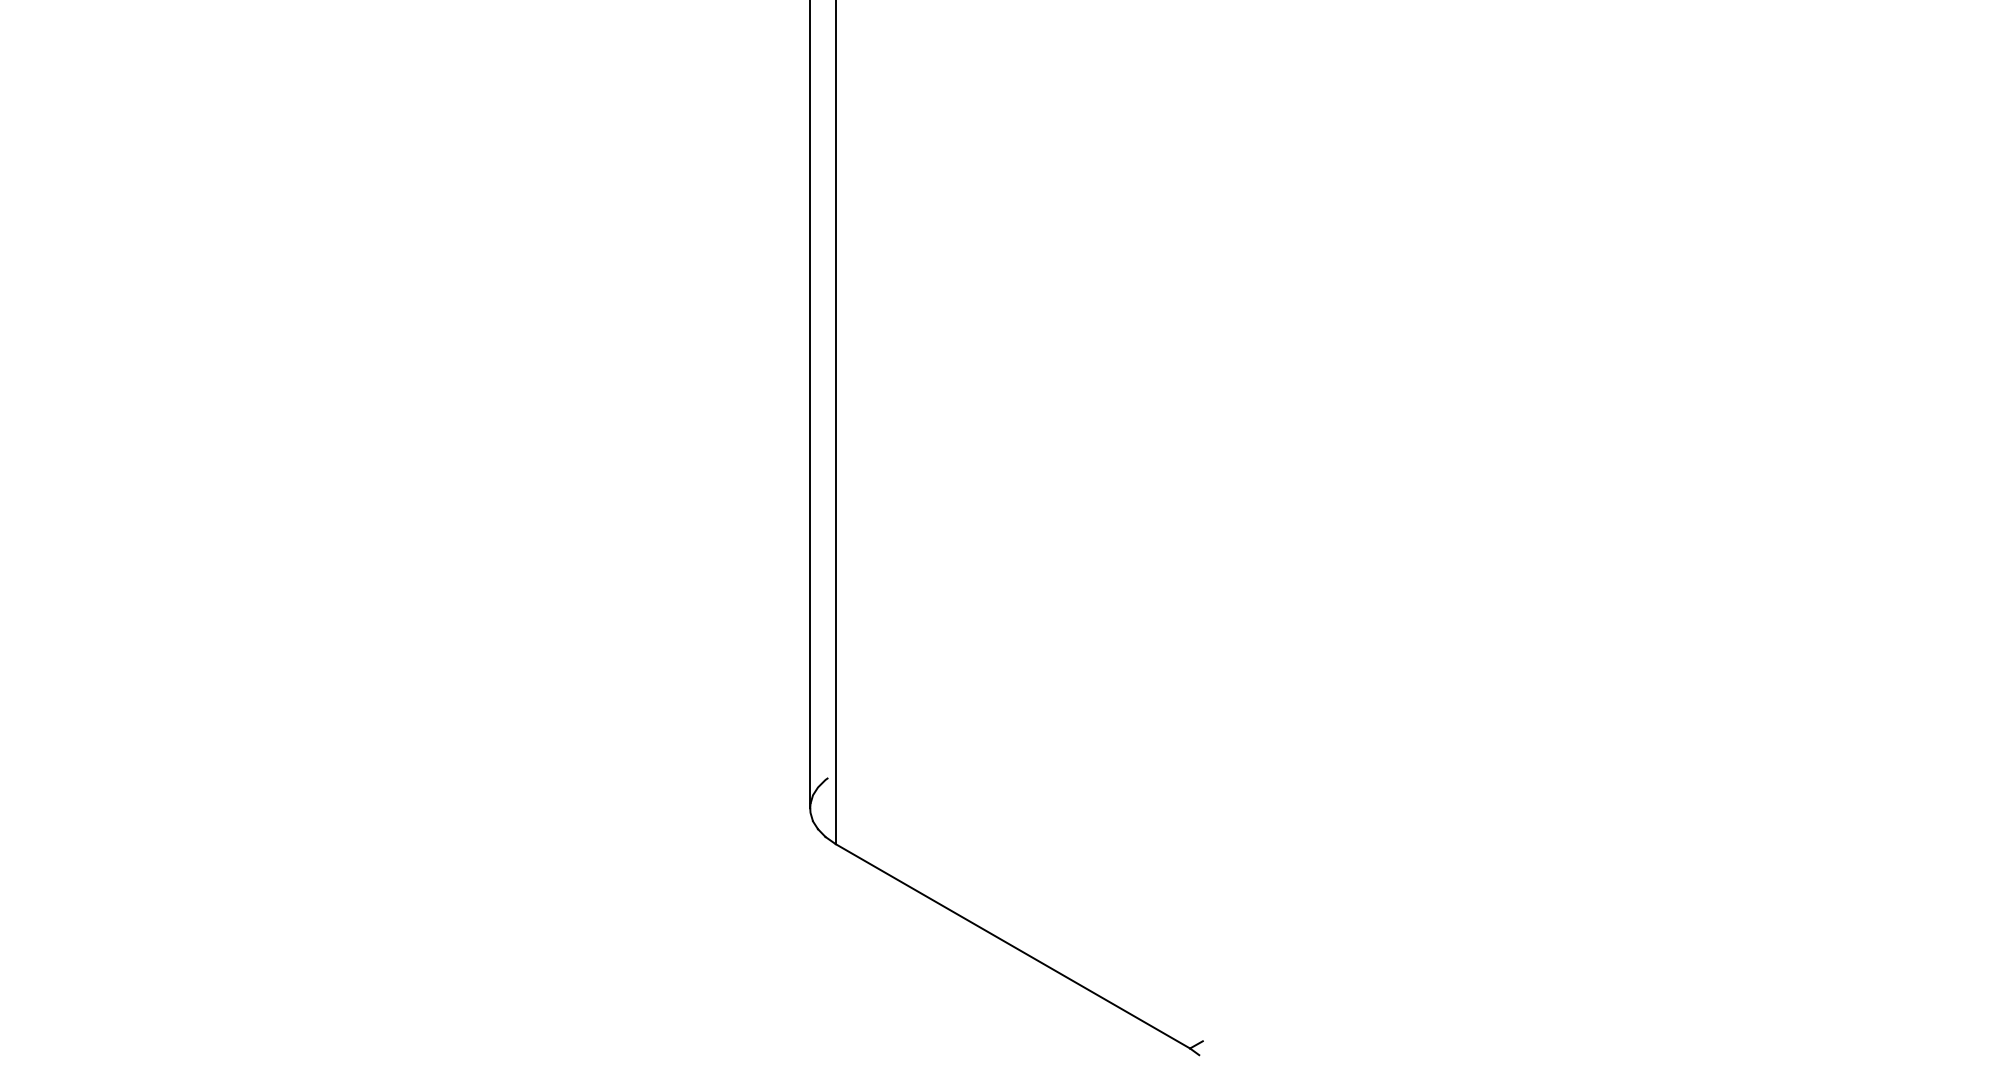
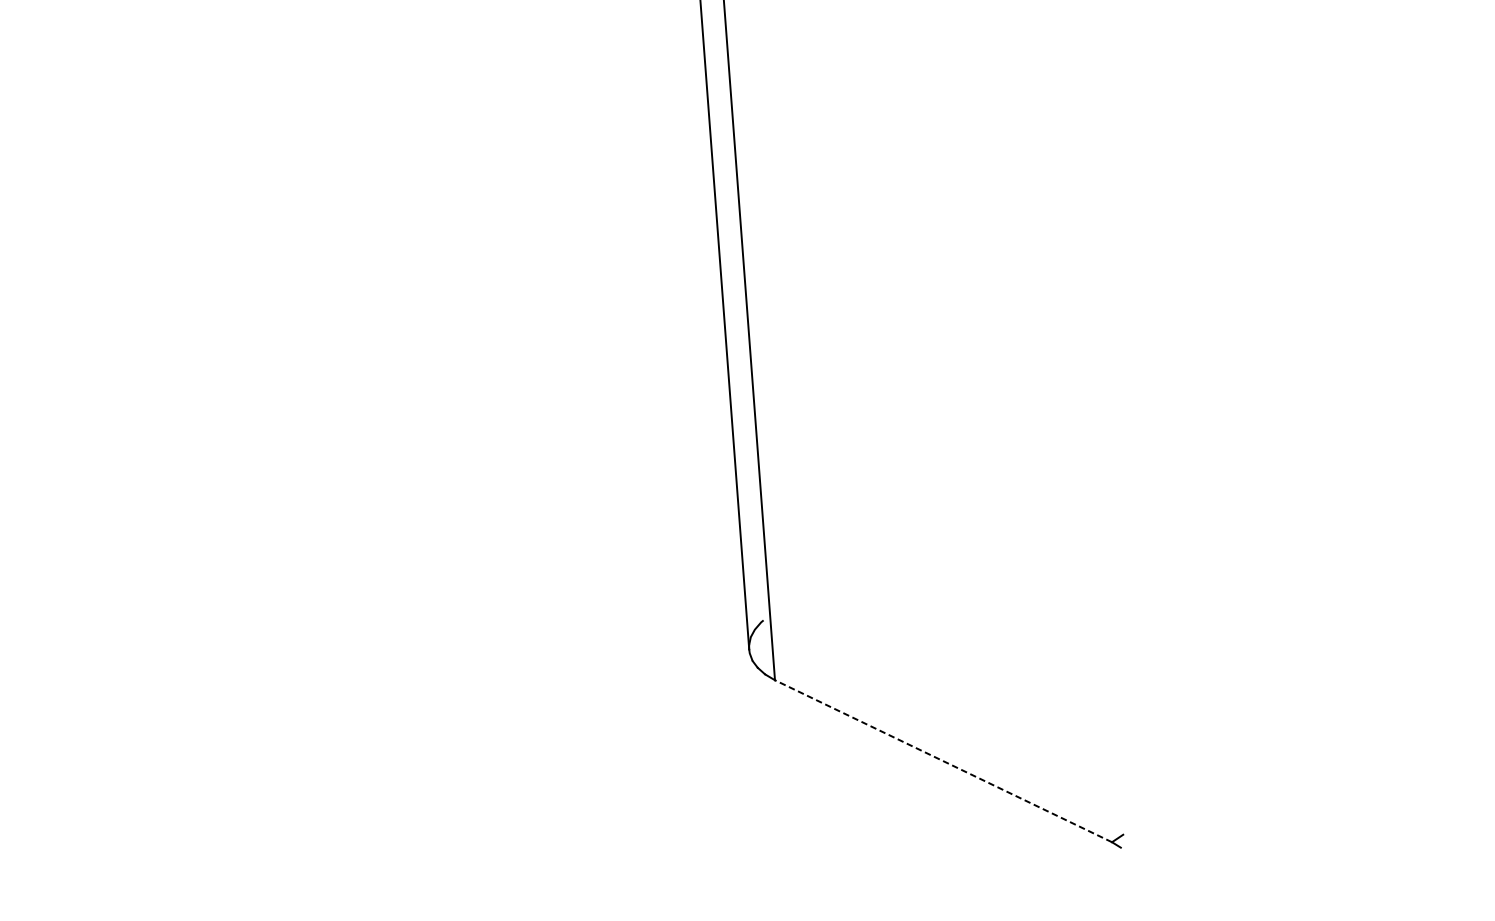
line: (1012, 946) -> (943, 761), solid -> dashed

